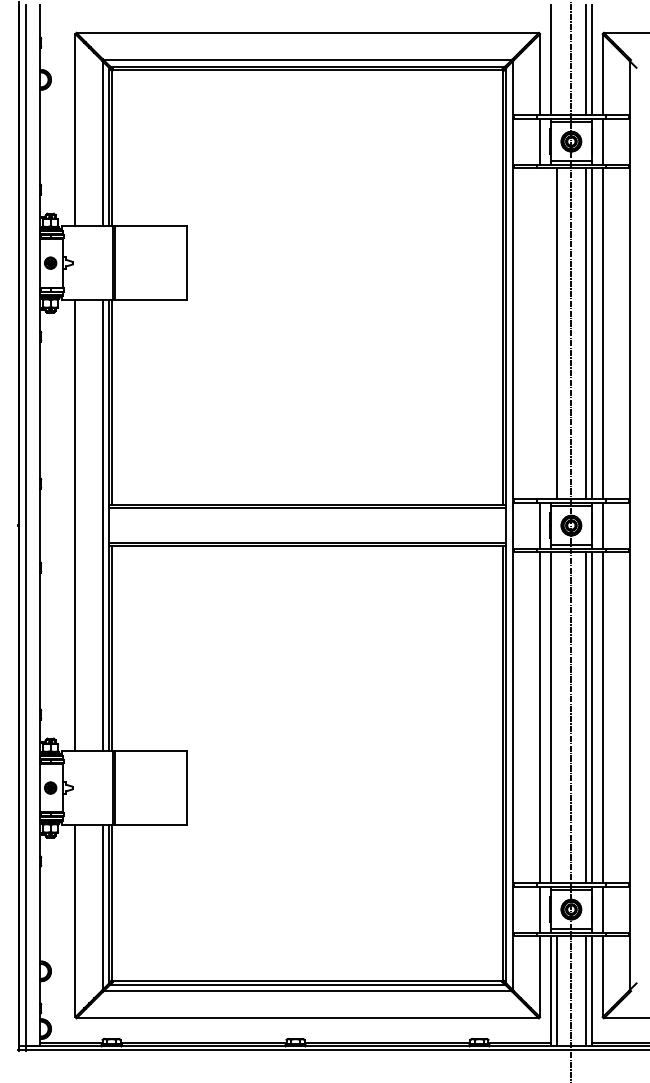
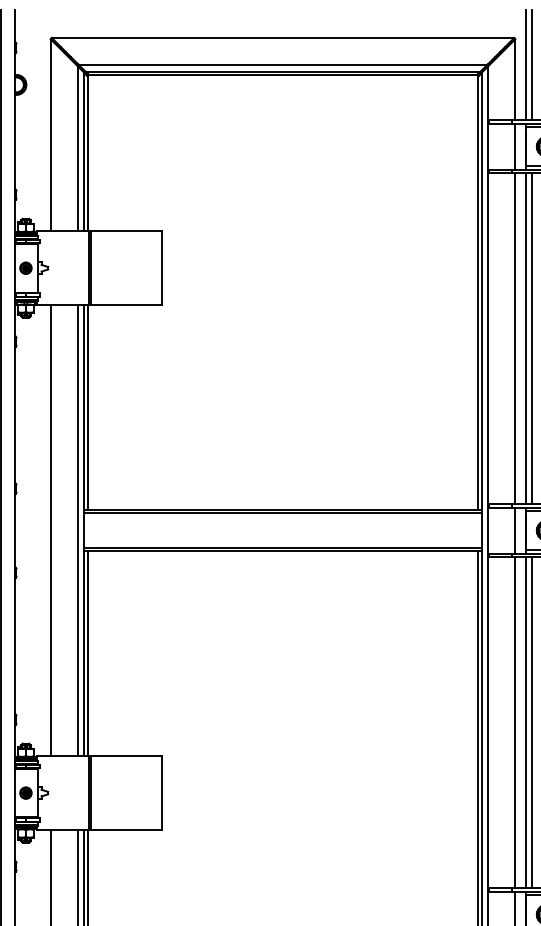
line: (556, 59) -> (531, 64), added
line: (540, 333) -> (515, 338), added
line: (550, 333) -> (525, 338), added
line: (556, 717) -> (531, 722), added

